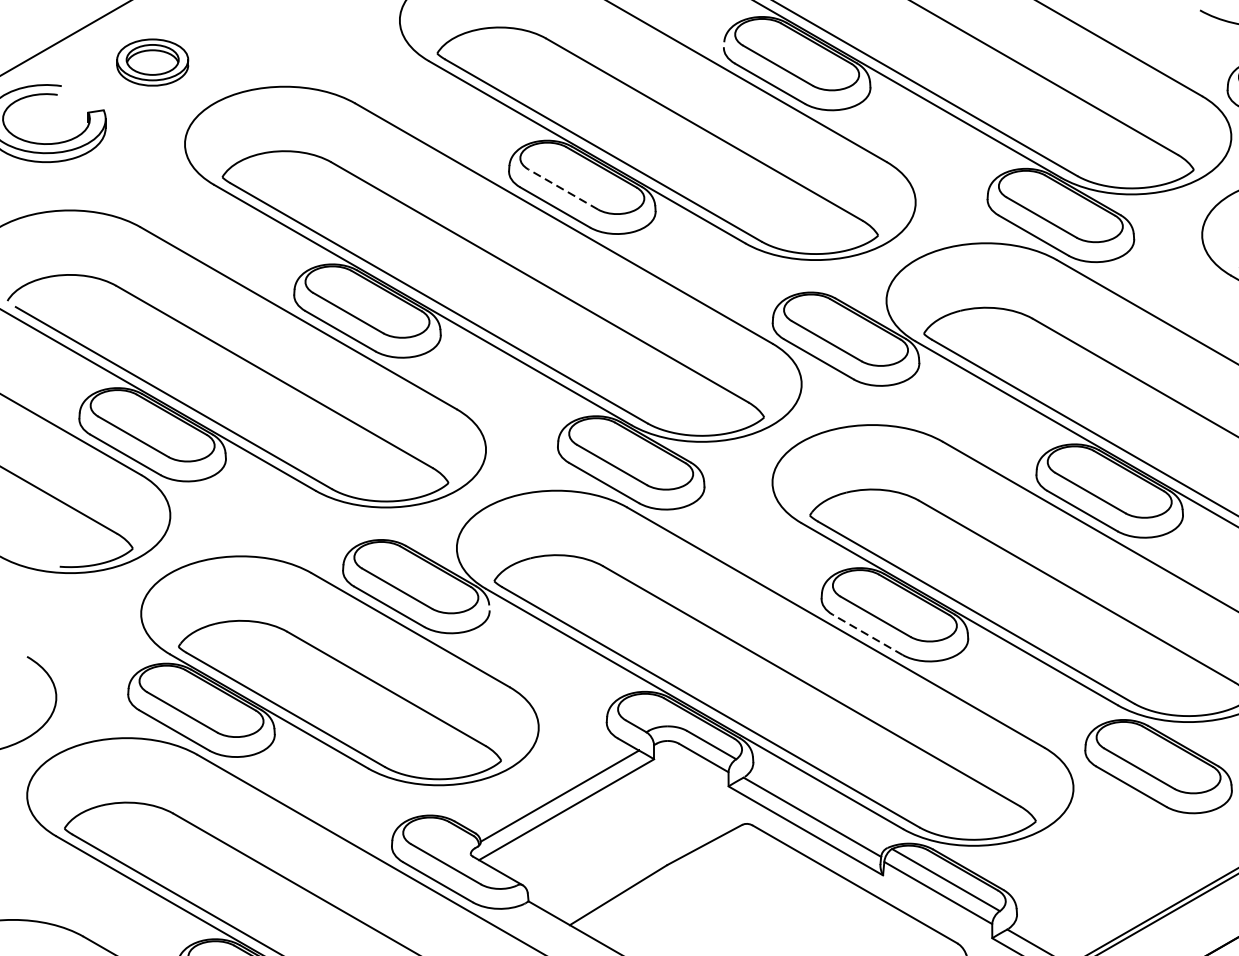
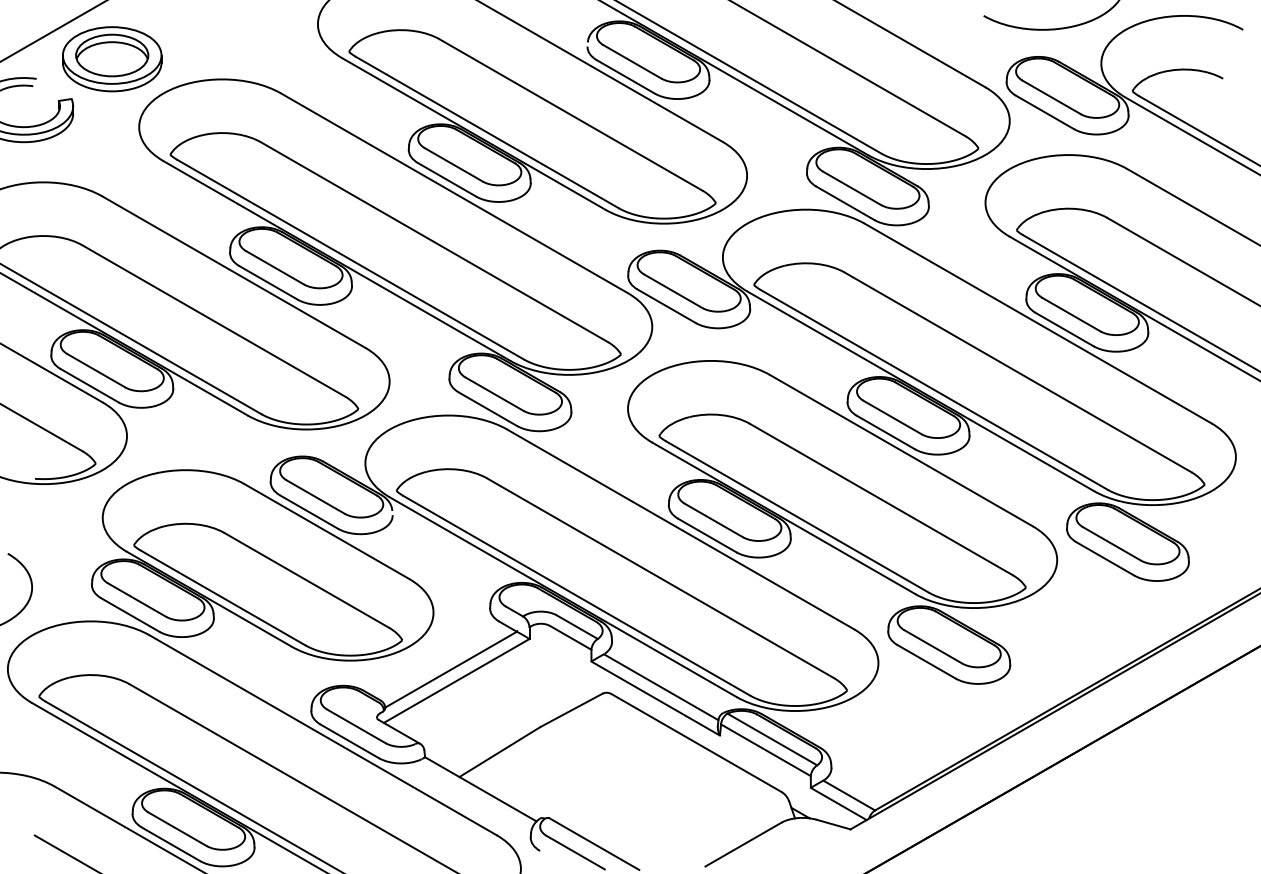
part: (152, 62) -> (112, 59), size x1.67
line: (562, 188) -> (453, 164), dashed -> solid
line: (868, 634) -> (707, 535), dashed -> solid

